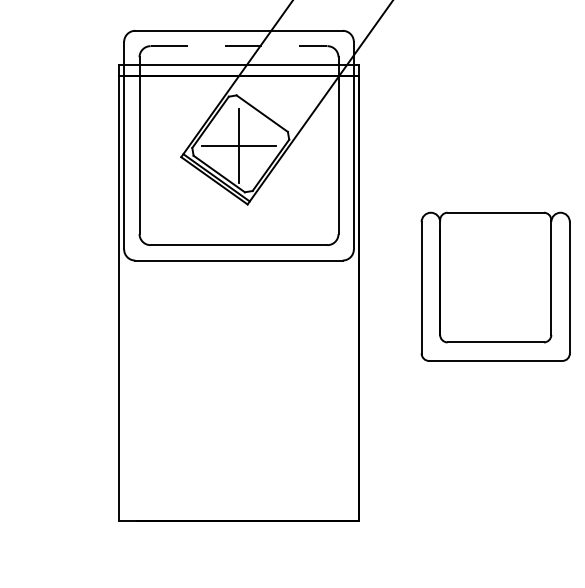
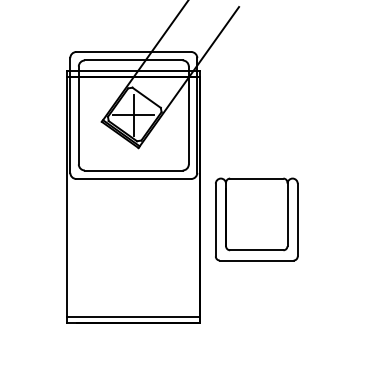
line: (238, 46) -> (133, 60), dashed -> solid
part: (495, 286) -> (256, 219), moved
line: (238, 509) -> (133, 316), added

